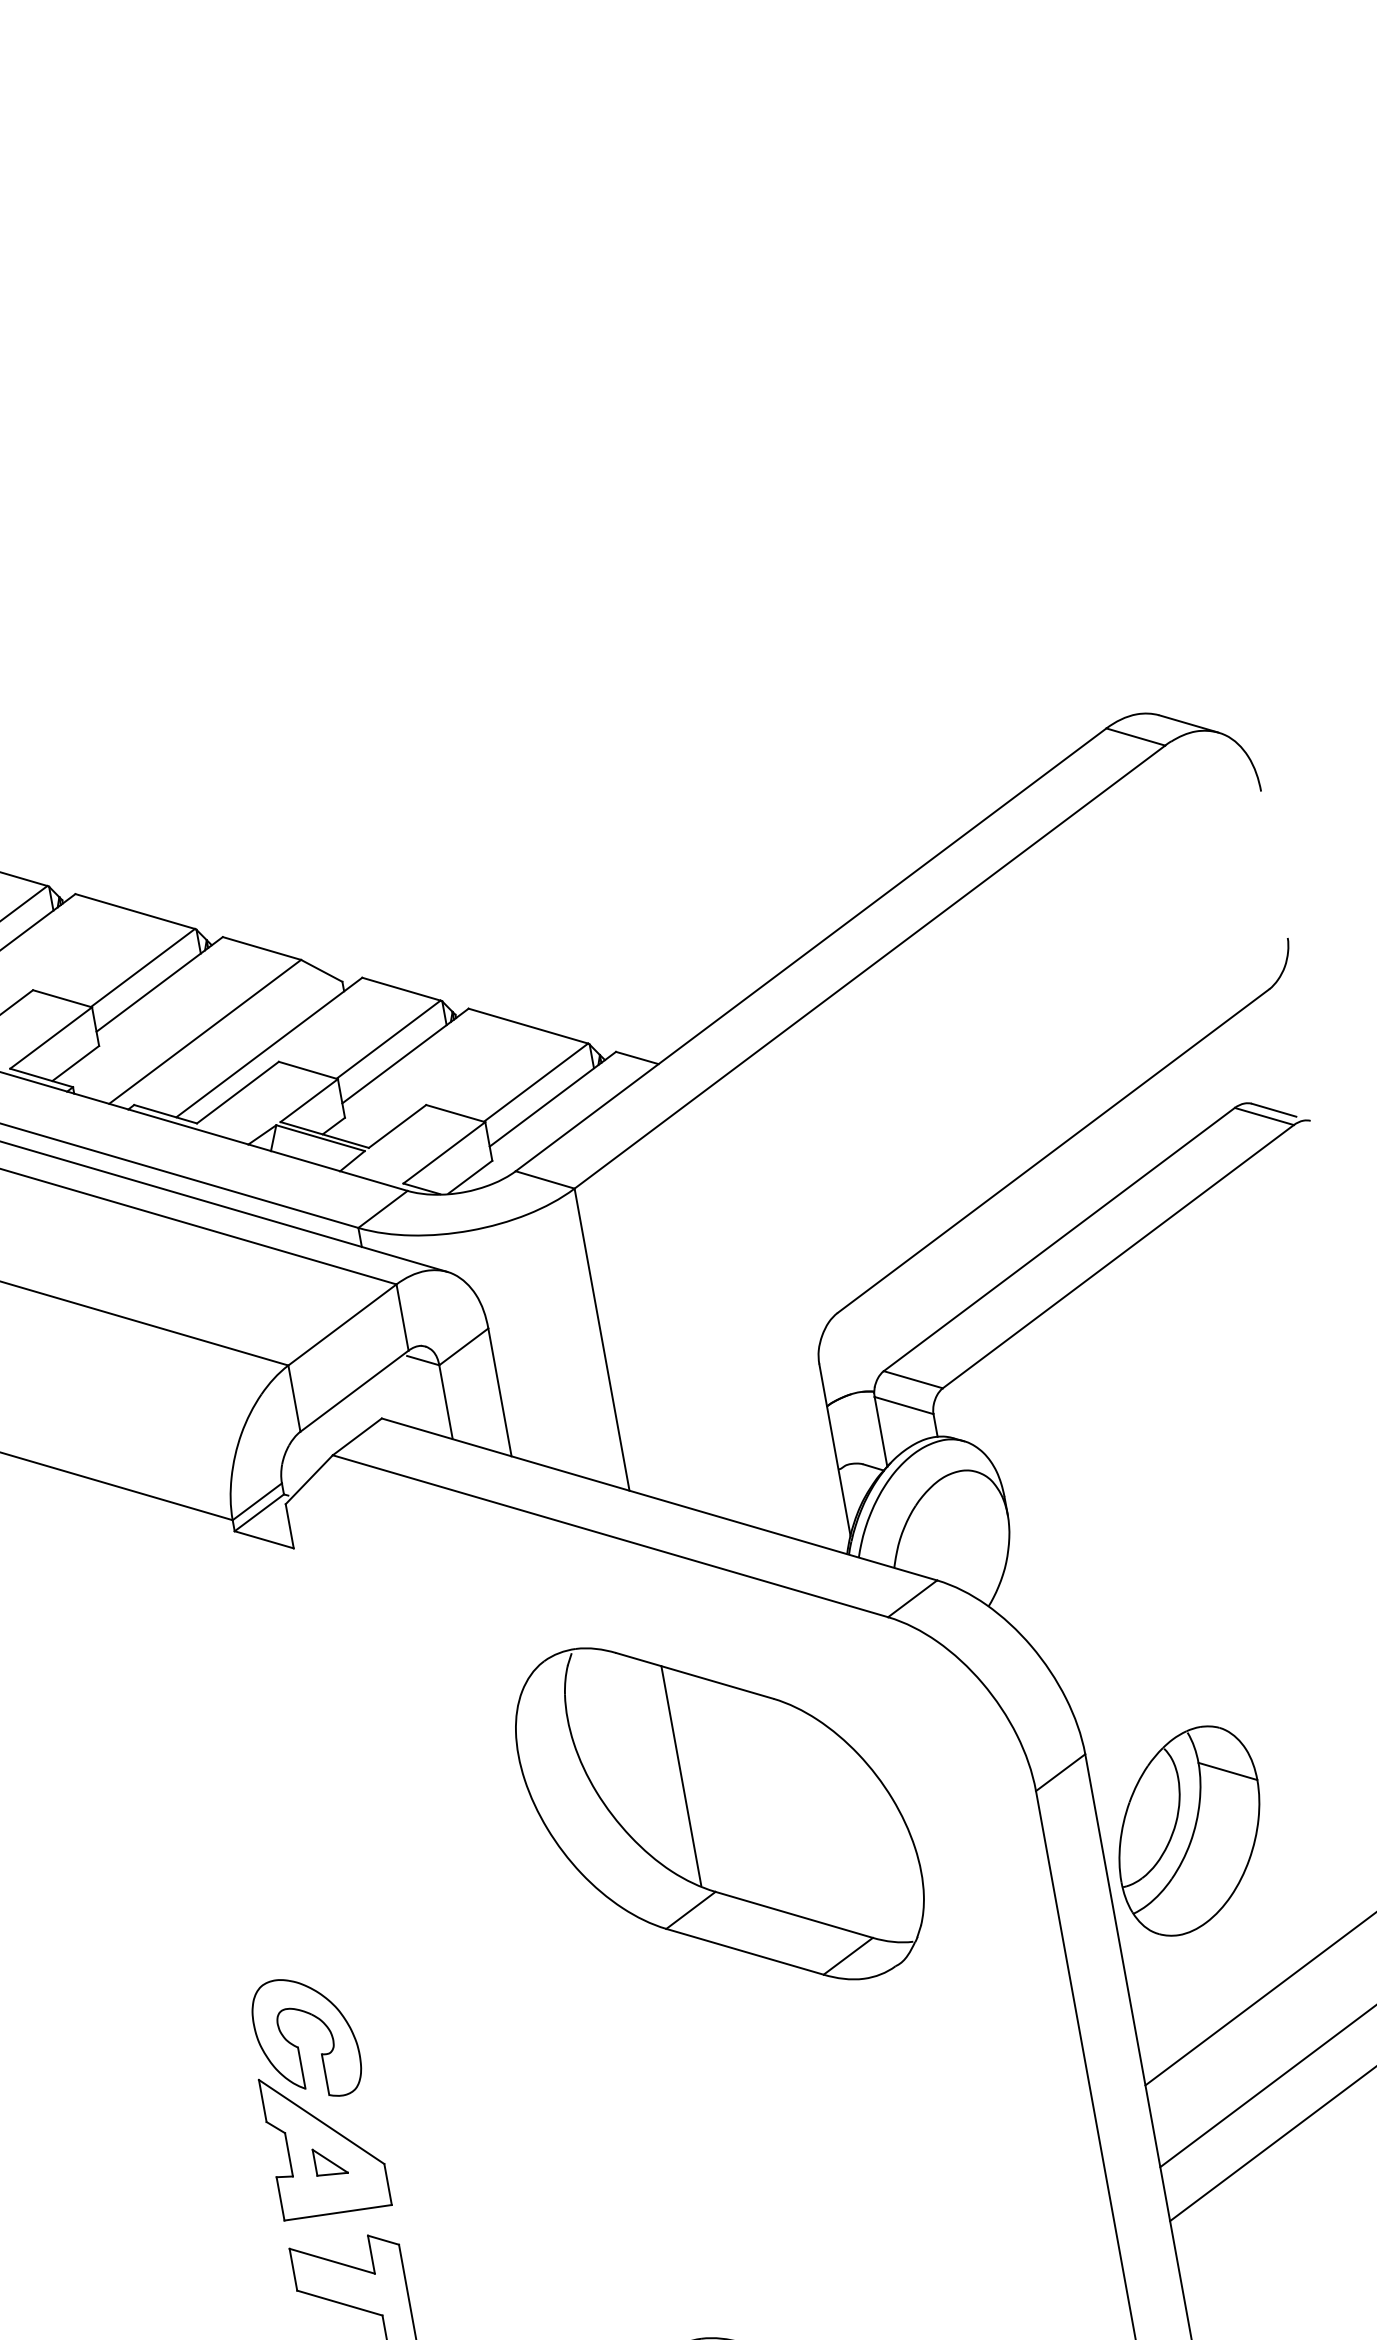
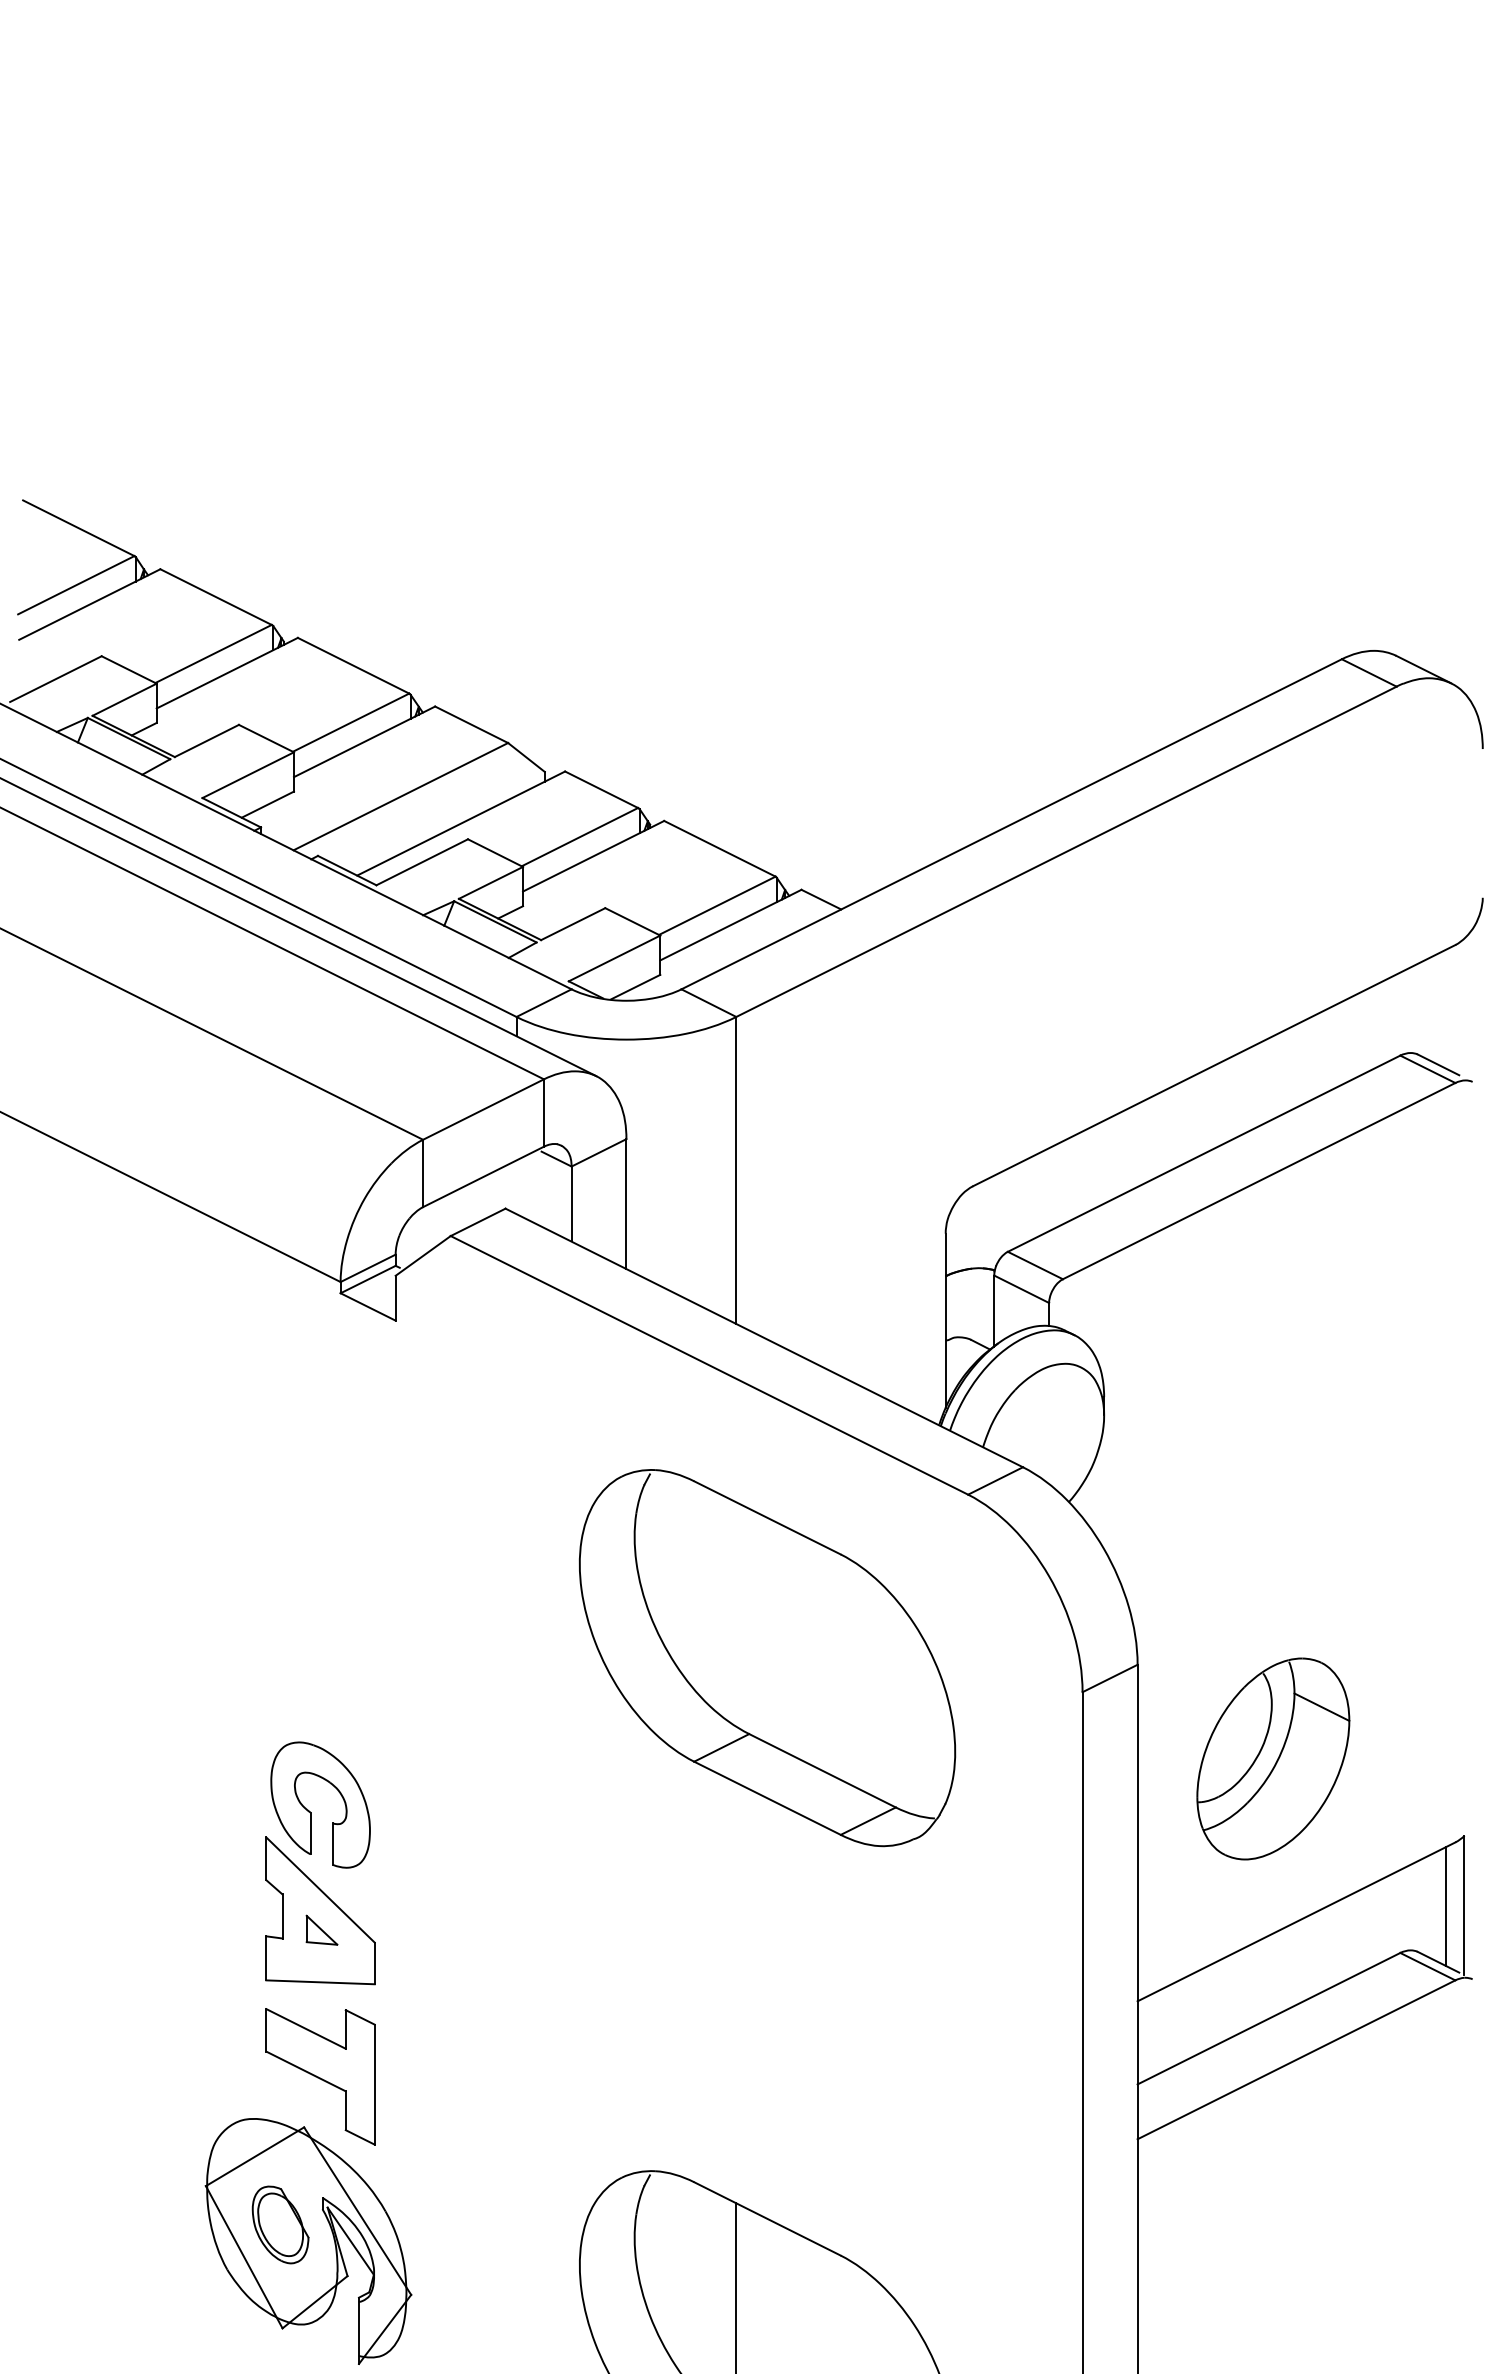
line: (681, 1775) -> (736, 1613), removed
part: (1189, 1830) -> (1273, 1758), moved

